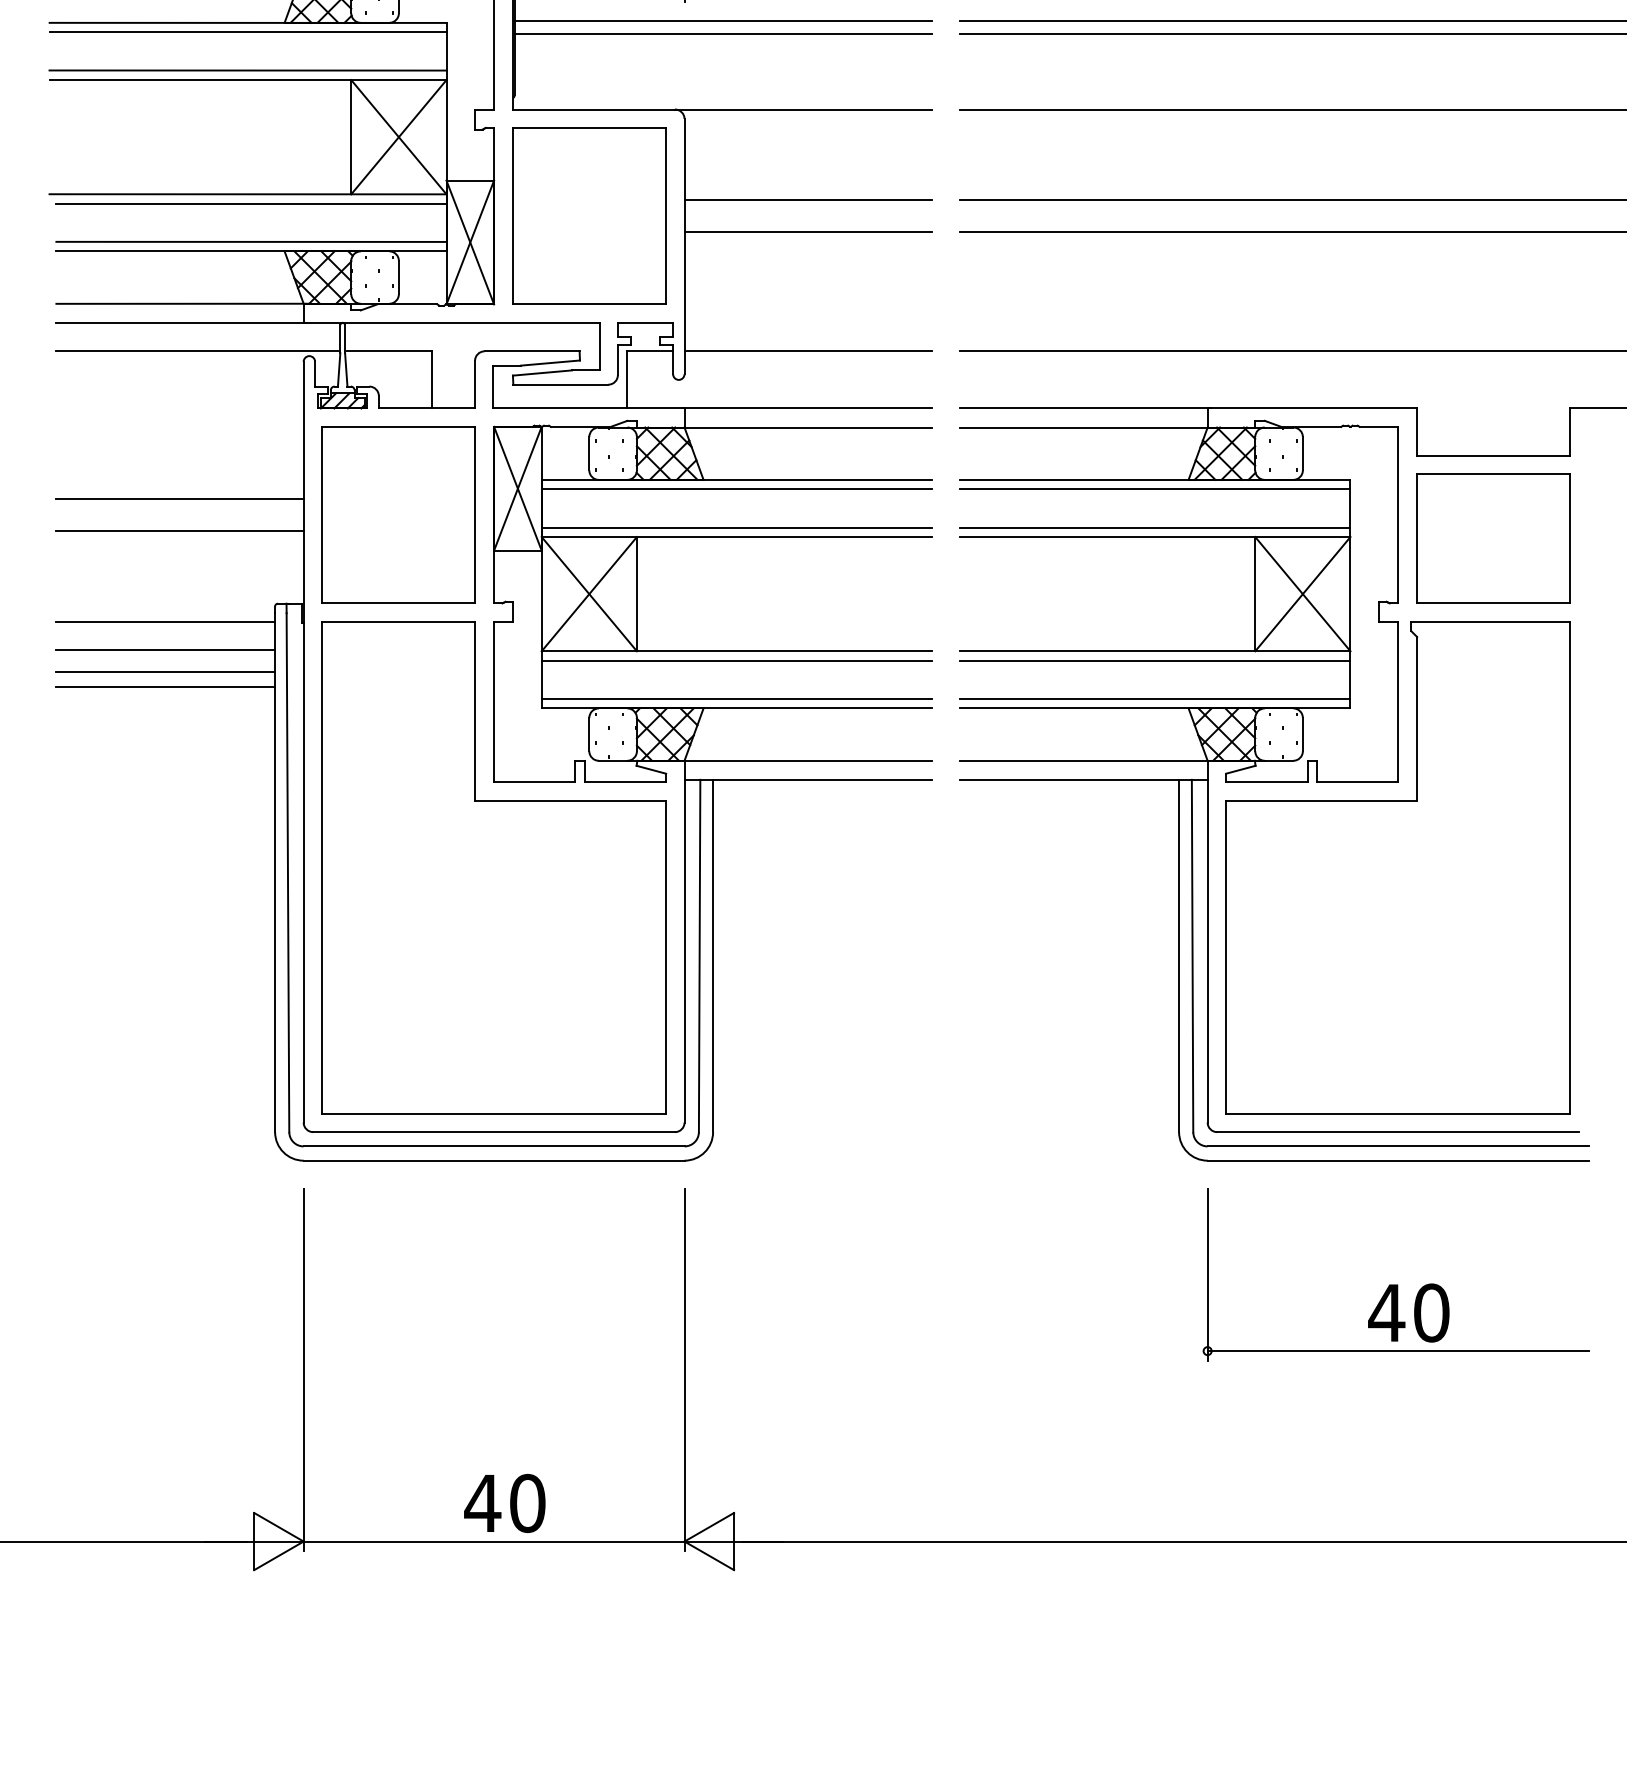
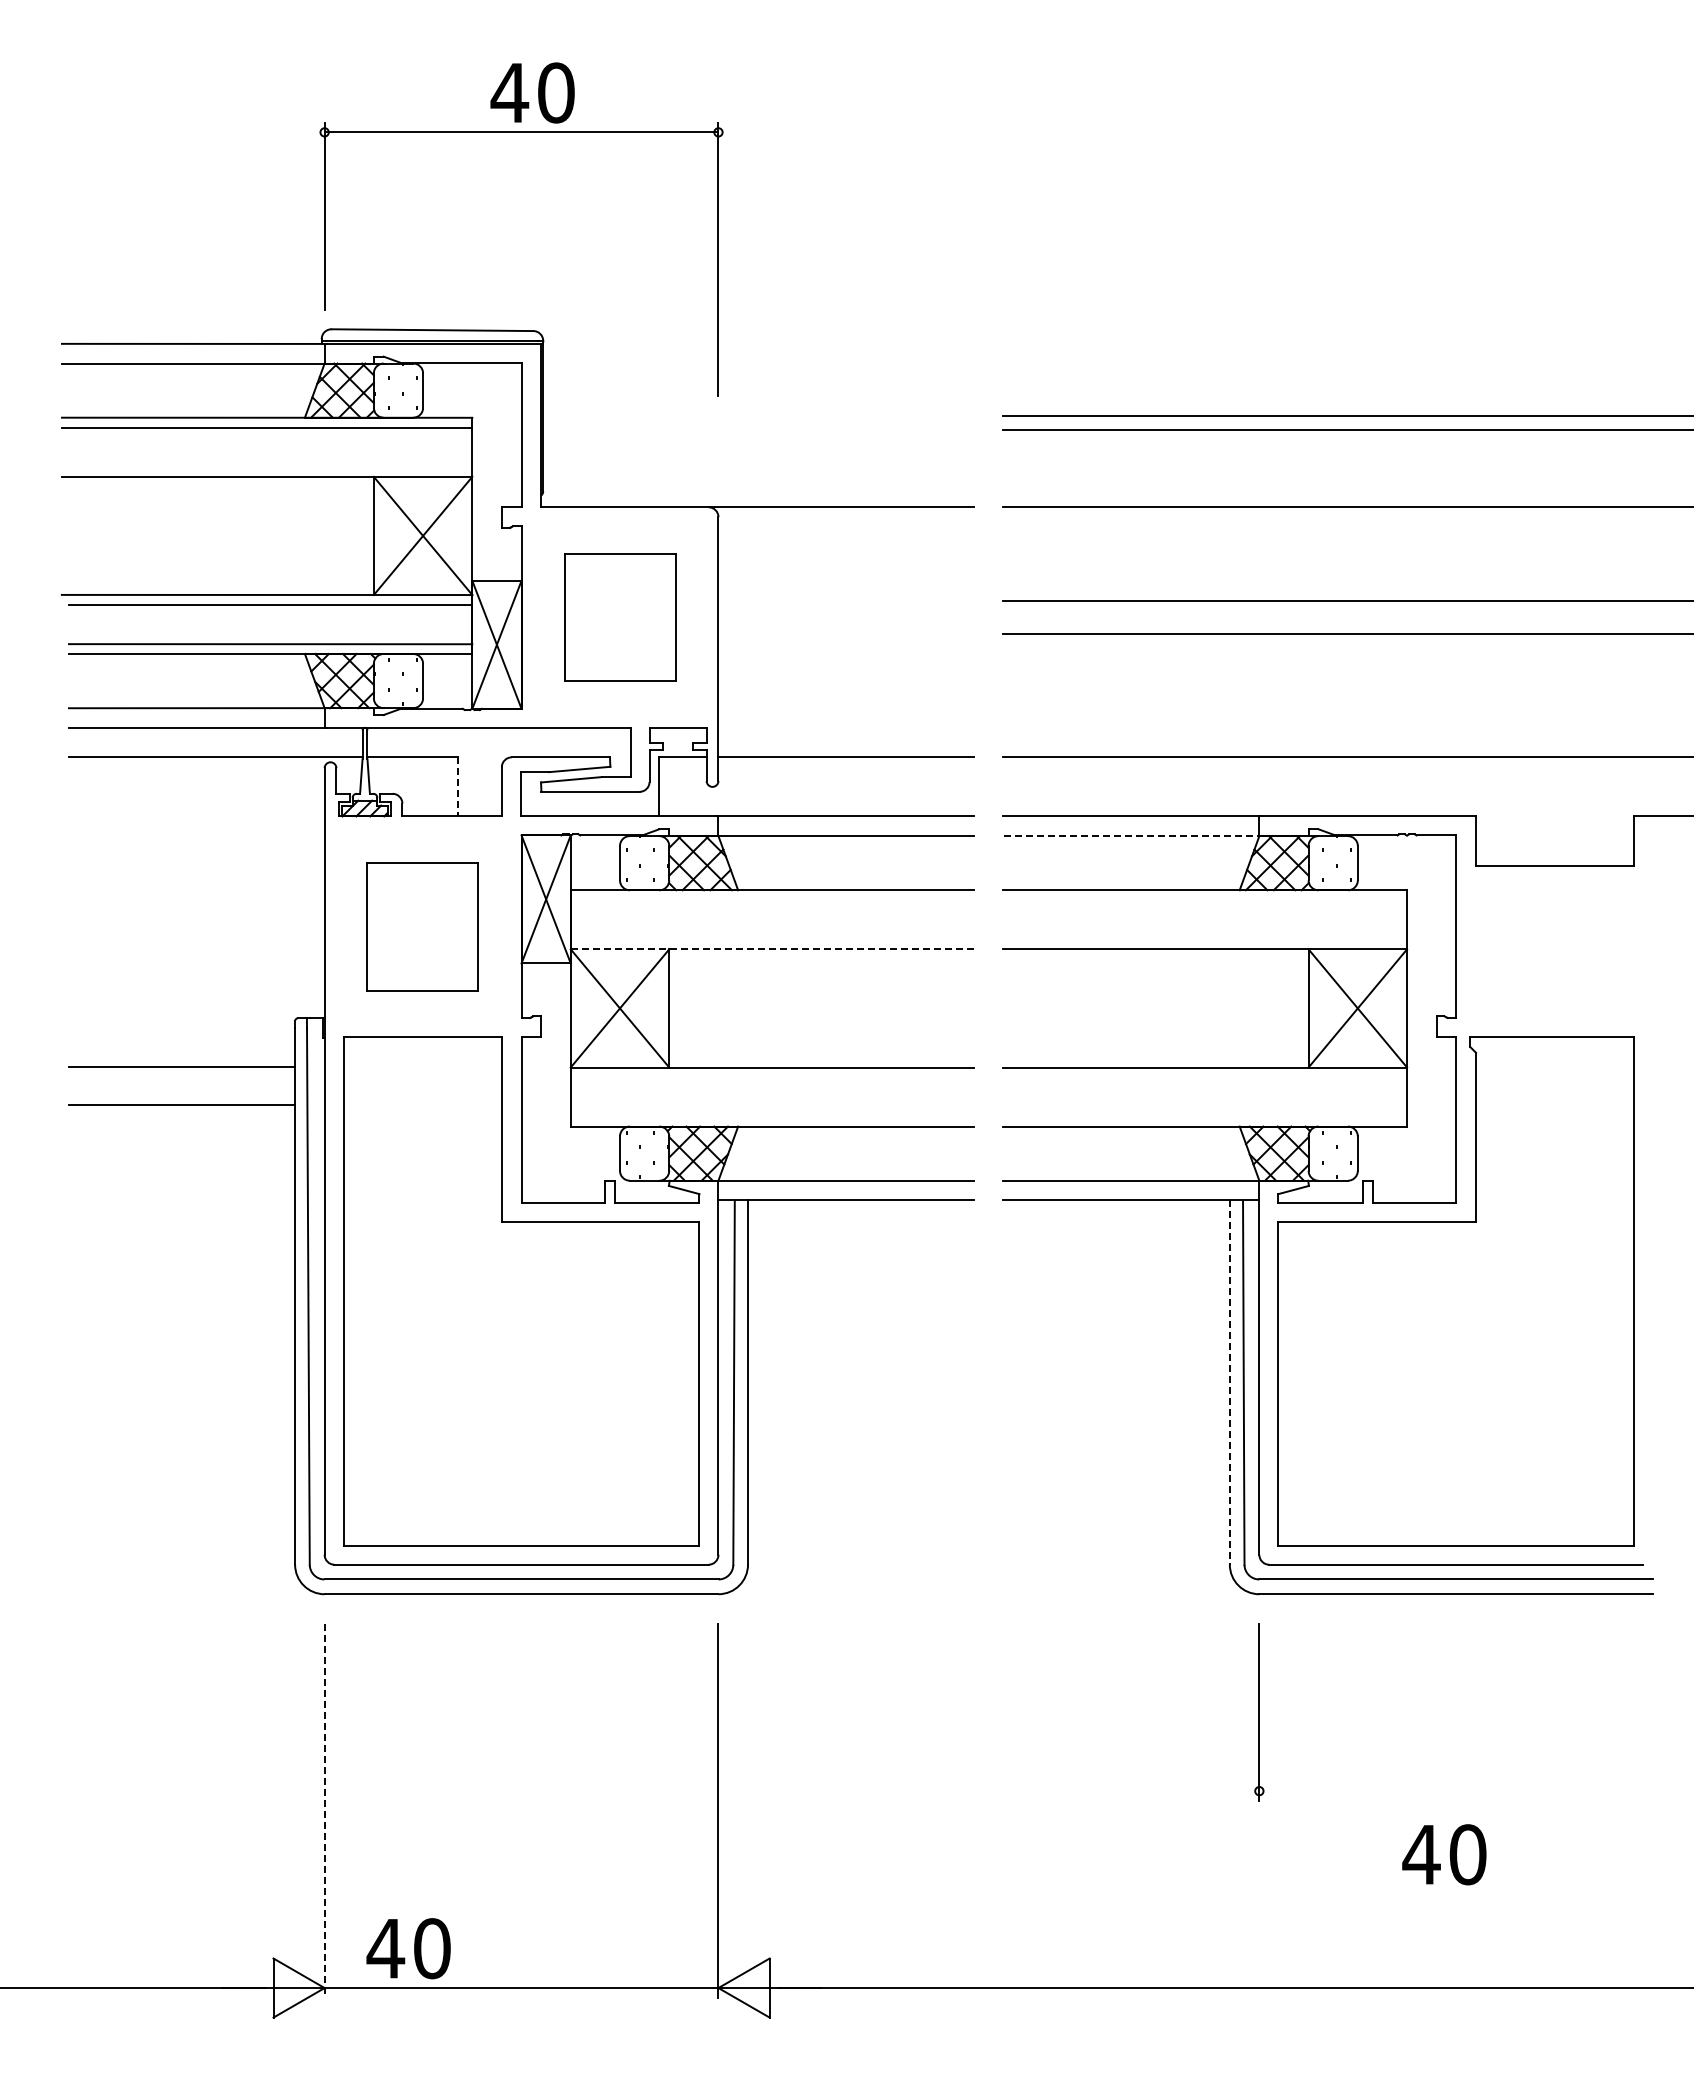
line: (723, 20) -> (758, 415), removed
line: (723, 34) -> (758, 429), removed
line: (247, 70) -> (266, 466), removed
line: (807, 199) -> (845, 600), removed
part: (588, 216) -> (619, 617), size x0.7
line: (807, 232) -> (845, 634), removed
line: (432, 379) -> (457, 786), solid -> dashed
line: (1085, 427) -> (1133, 836), solid -> dashed
line: (735, 489) -> (771, 900), removed
line: (1155, 489) -> (1205, 900), removed
line: (179, 498) -> (196, 909), removed
part: (398, 514) -> (422, 926), size x0.7
line: (735, 527) -> (771, 939), removed
line: (1155, 527) -> (1205, 939), removed
line: (179, 531) -> (196, 943), removed
line: (736, 537) -> (772, 949), solid -> dashed
part: (1493, 539) -> (1554, 951), removed
line: (165, 621) -> (181, 1036), removed
line: (735, 660) -> (771, 1077), removed
line: (1155, 660) -> (1205, 1077), removed
line: (165, 671) -> (181, 1088), removed
line: (735, 698) -> (771, 1116), removed
line: (1155, 698) -> (1205, 1116), removed
line: (1178, 956) -> (1229, 1383), solid -> dashed
text: (1408, 1312) -> (1444, 1854), moved
line: (1398, 1351) -> (1456, 1791), removed
line: (303, 1370) -> (324, 1811), solid -> dashed
text: (504, 1503) -> (408, 1948), moved

